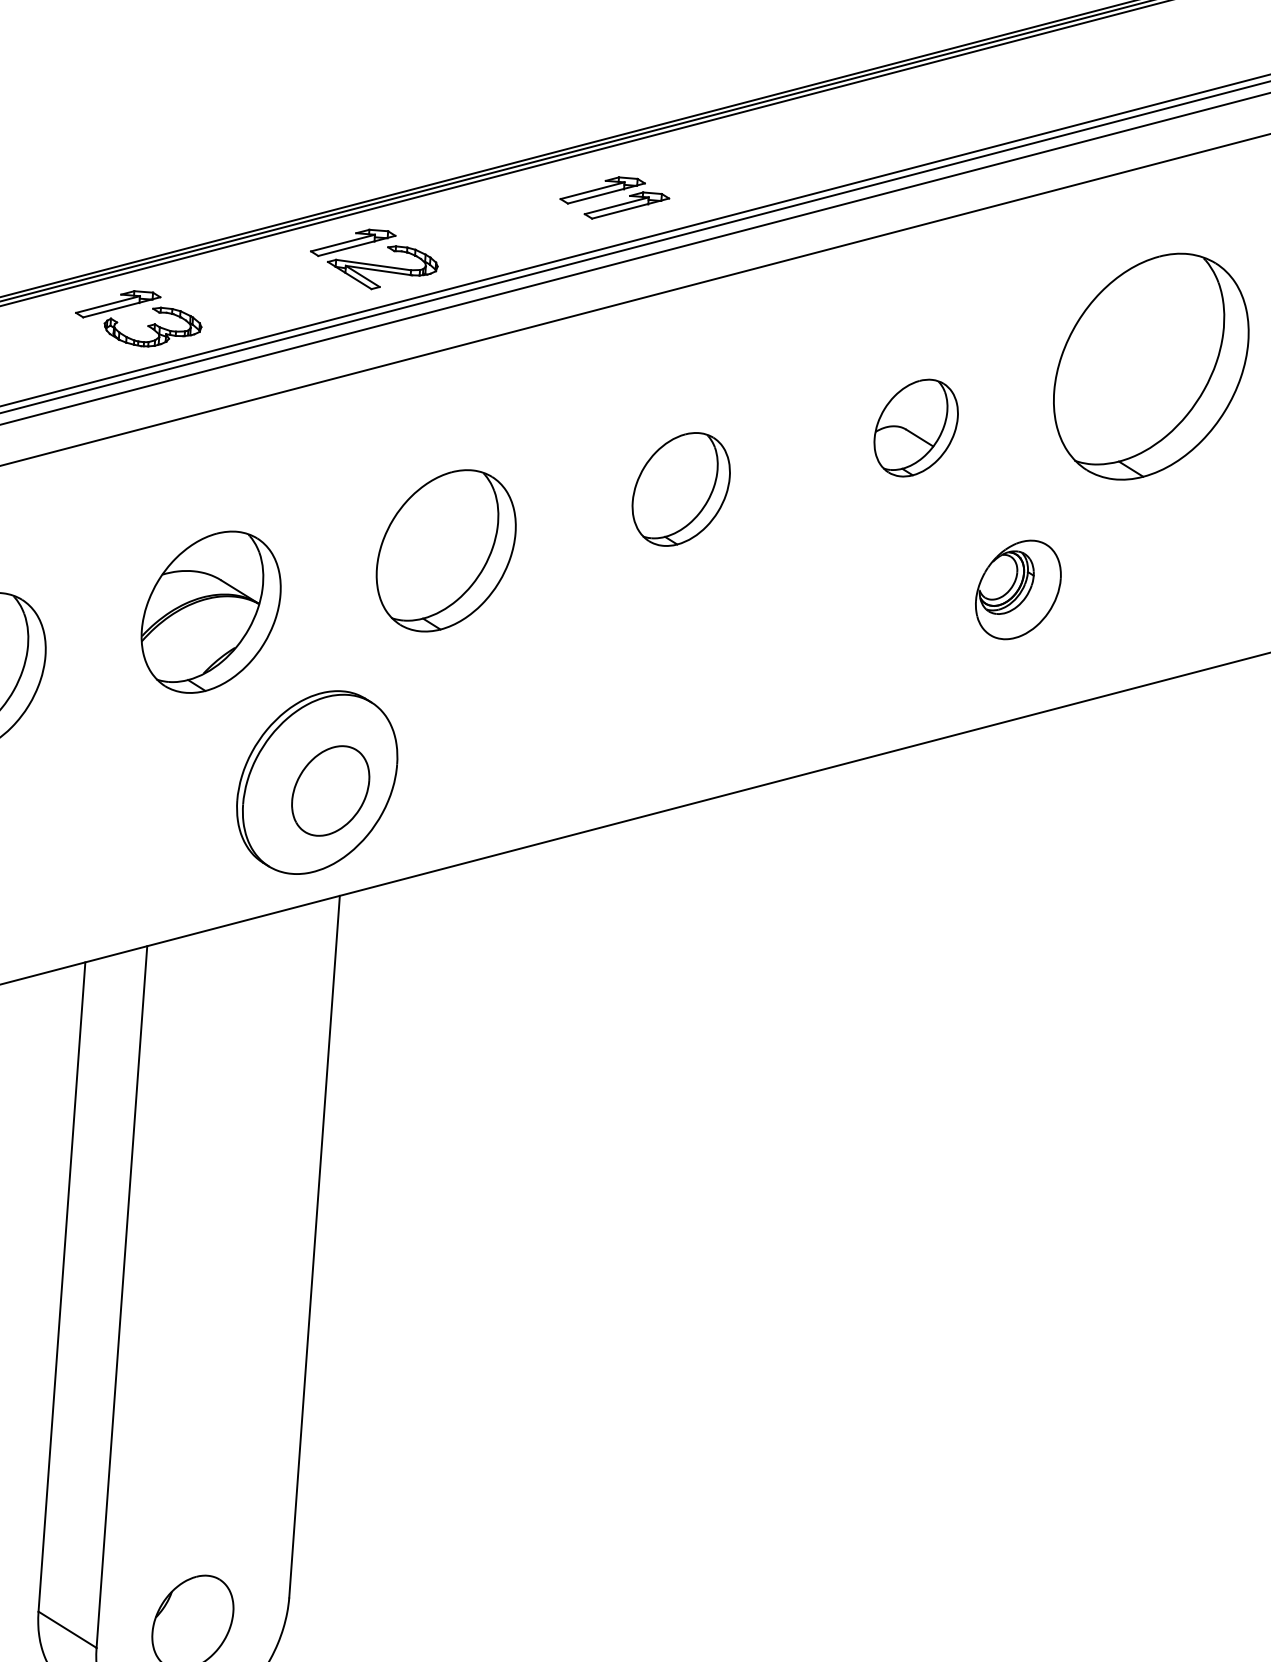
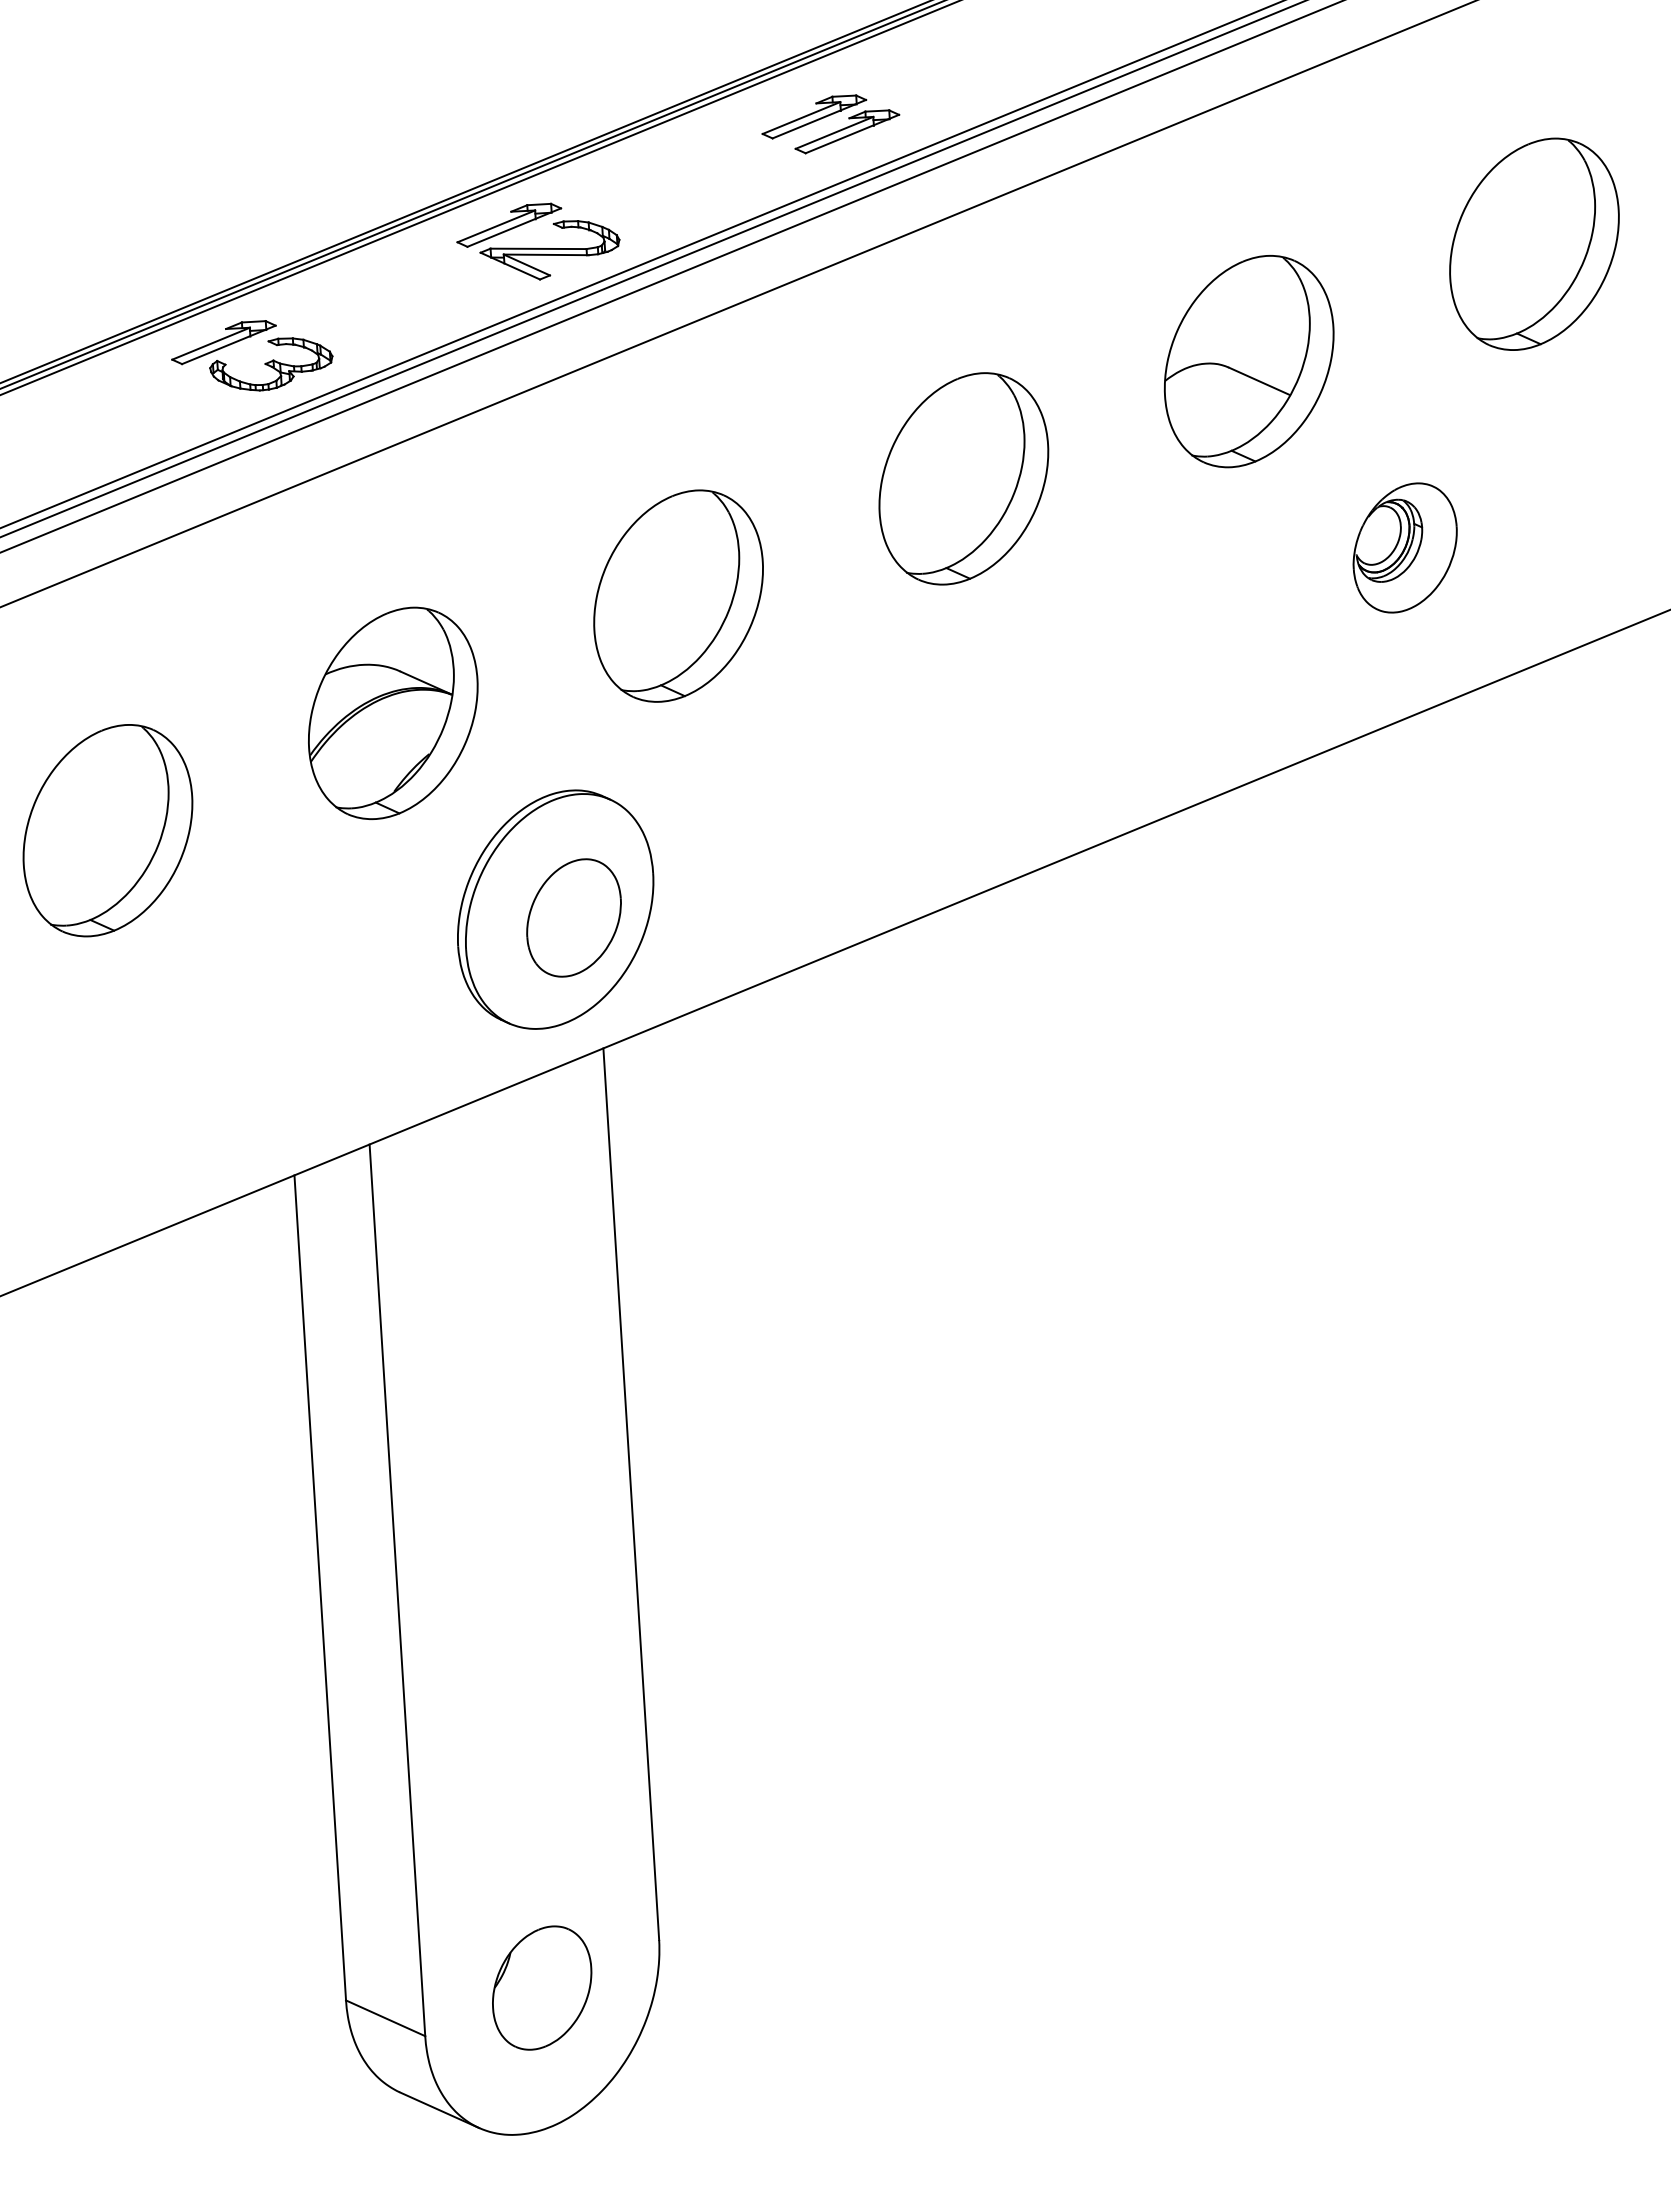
part: (1151, 365) -> (1534, 243), size x0.71
part: (915, 427) -> (1248, 361), size x1.67
part: (681, 489) -> (963, 478), size x1.43

